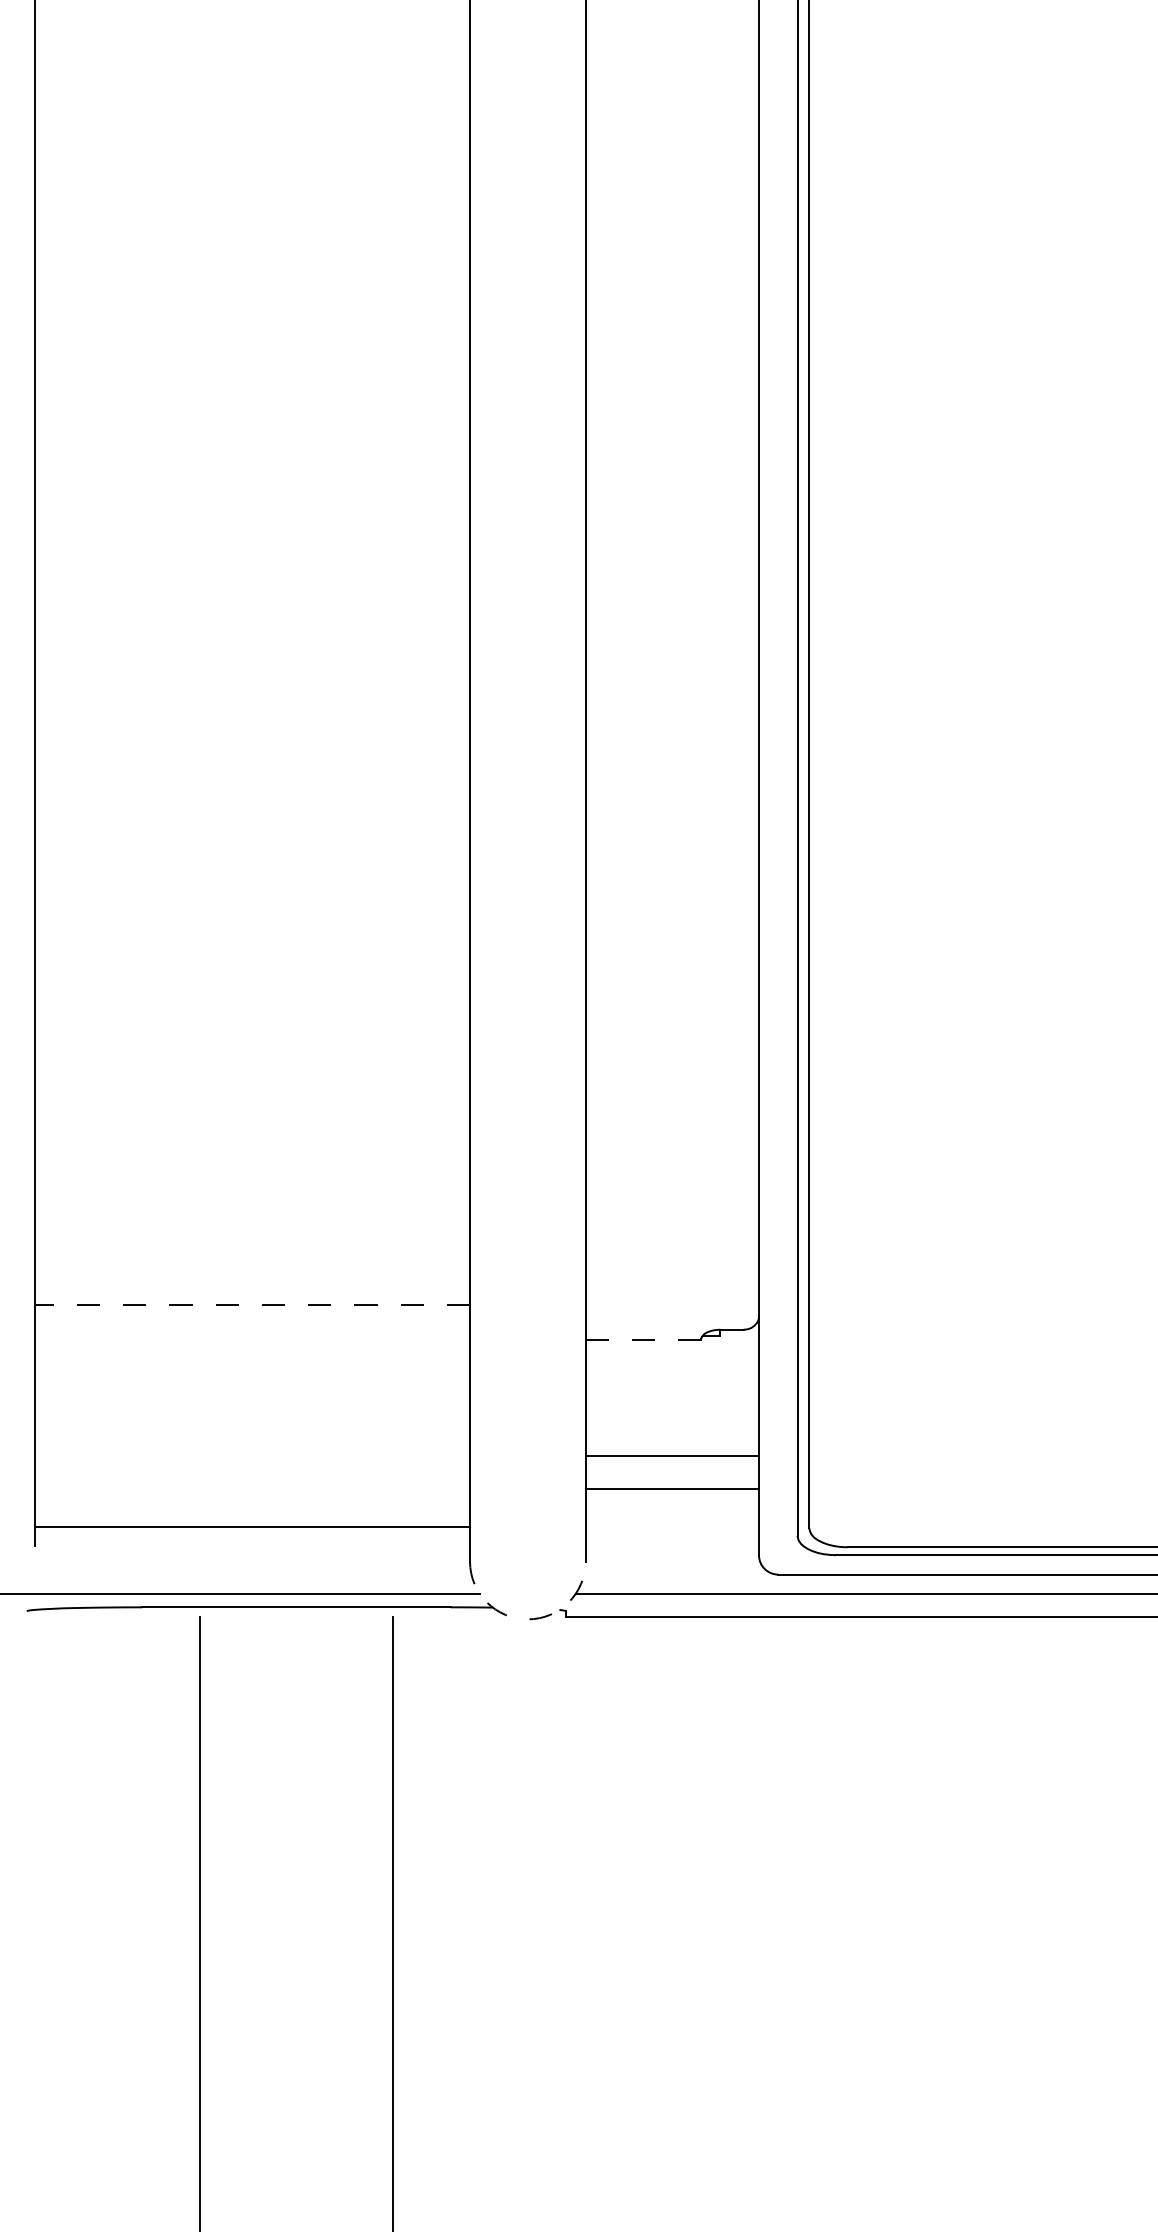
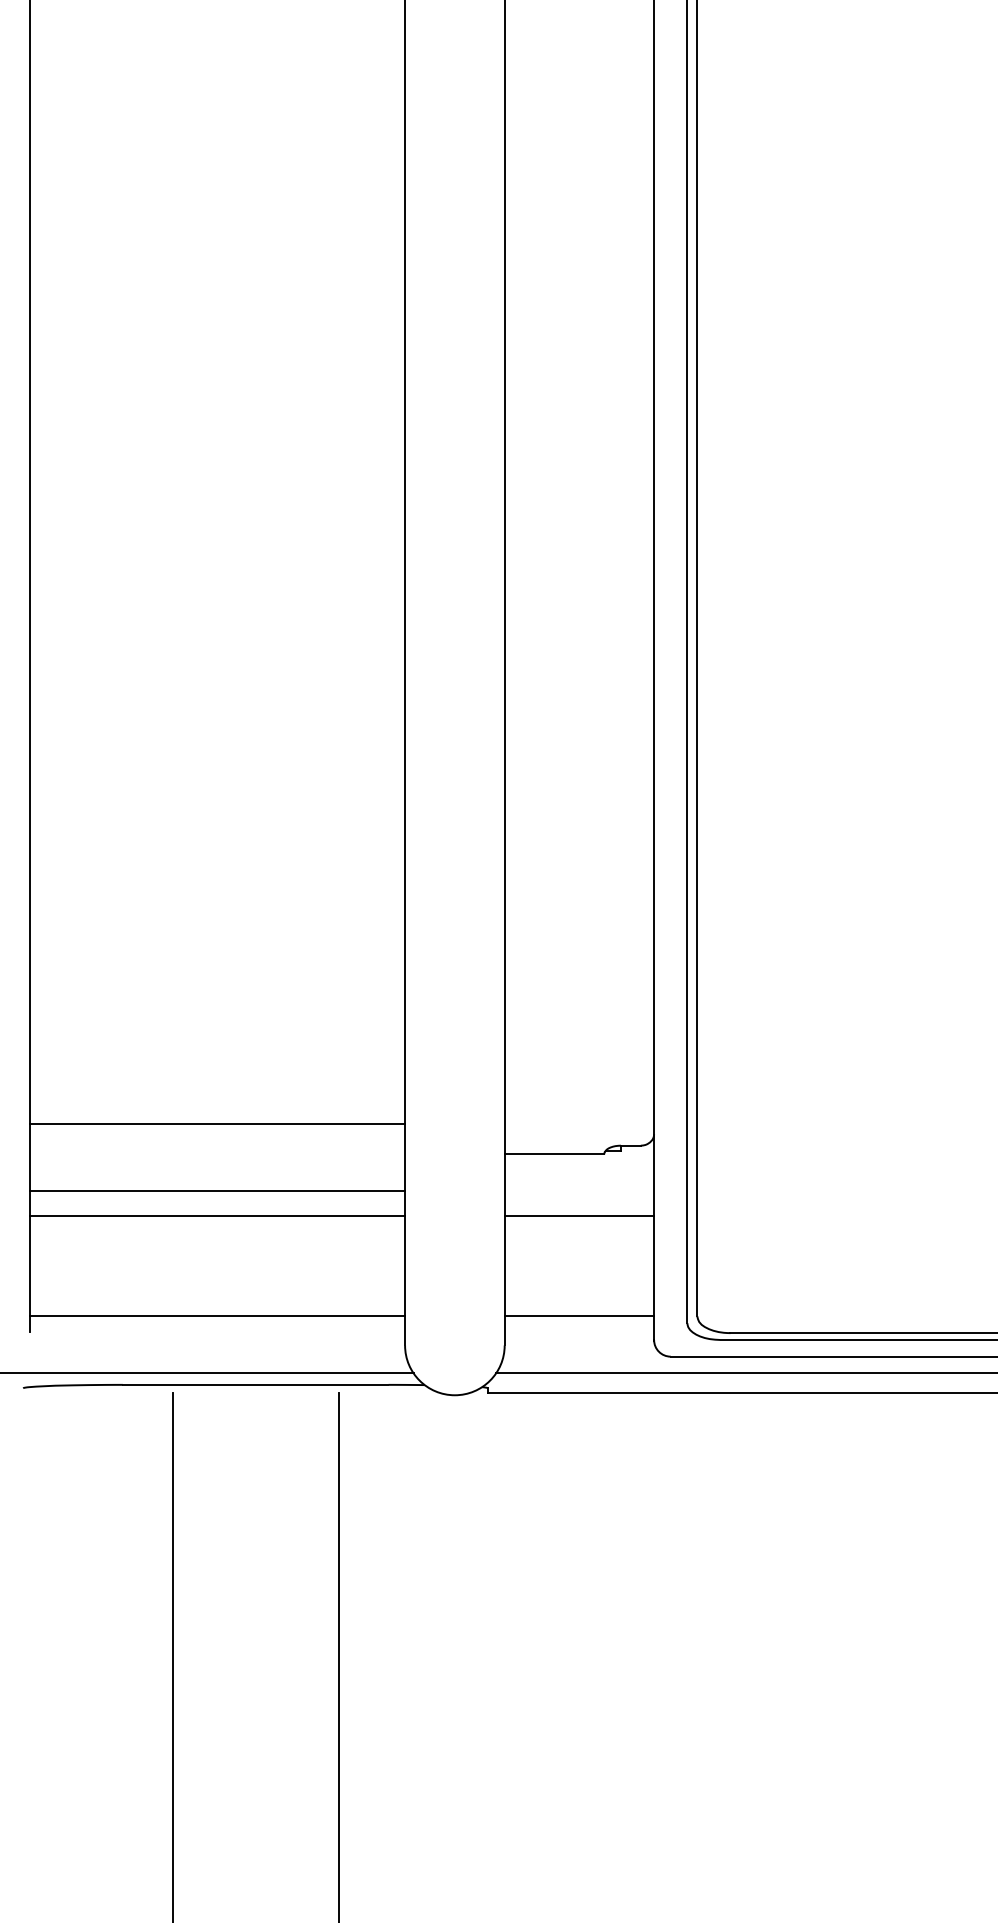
line: (252, 1304) -> (217, 1123), dashed -> solid
line: (643, 1339) -> (554, 1154), dashed -> solid
line: (252, 1382) -> (217, 1191), added
line: (252, 1411) -> (217, 1216), added
line: (672, 1456) -> (579, 1216), moved
line: (672, 1488) -> (579, 1315), moved
arc: (527, 1619) -> (454, 1395), dashed -> solid

